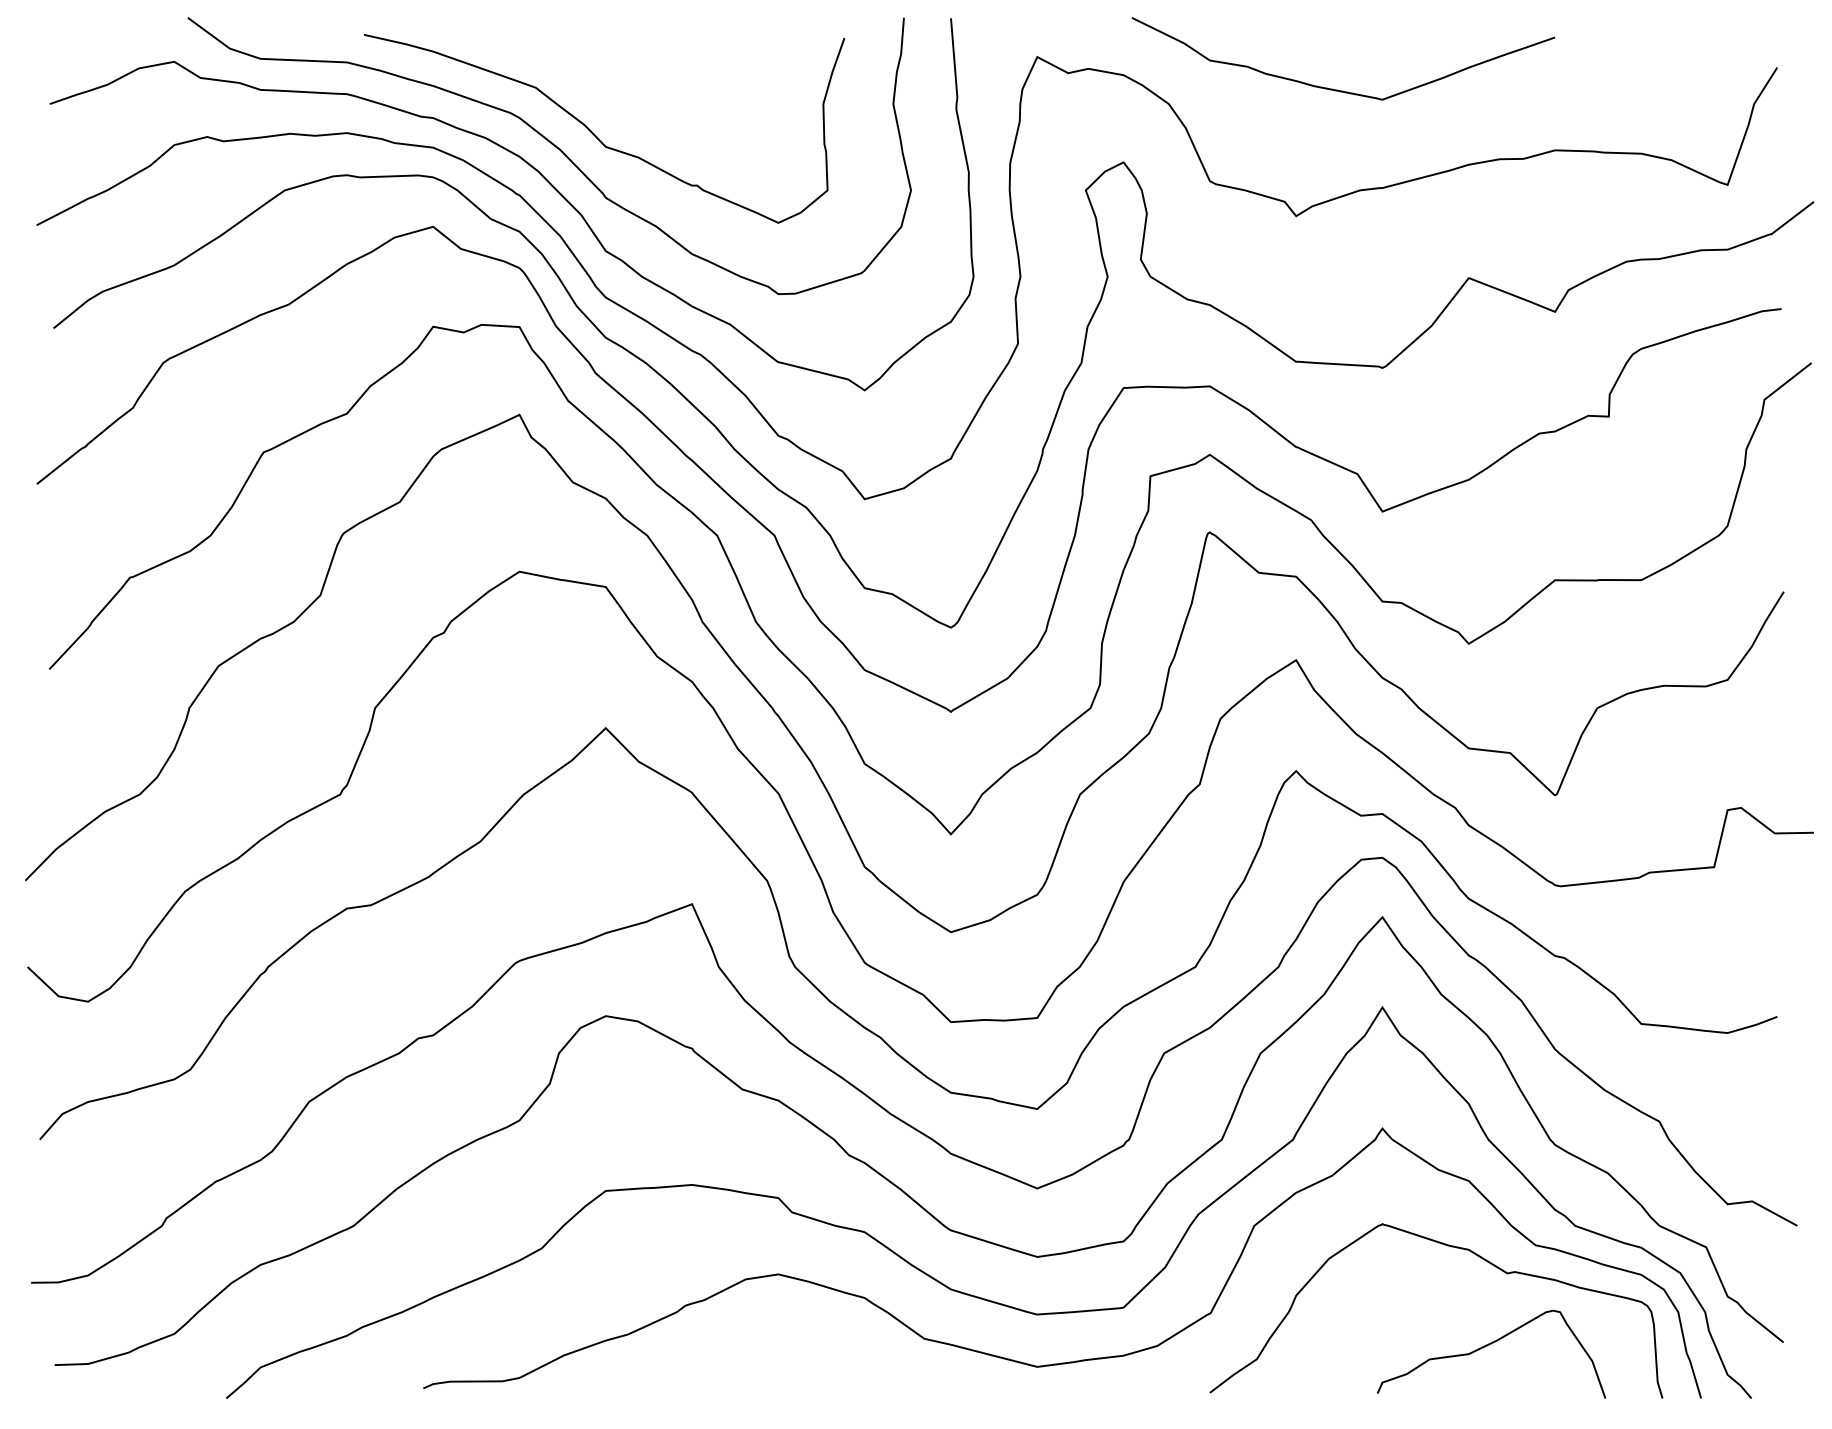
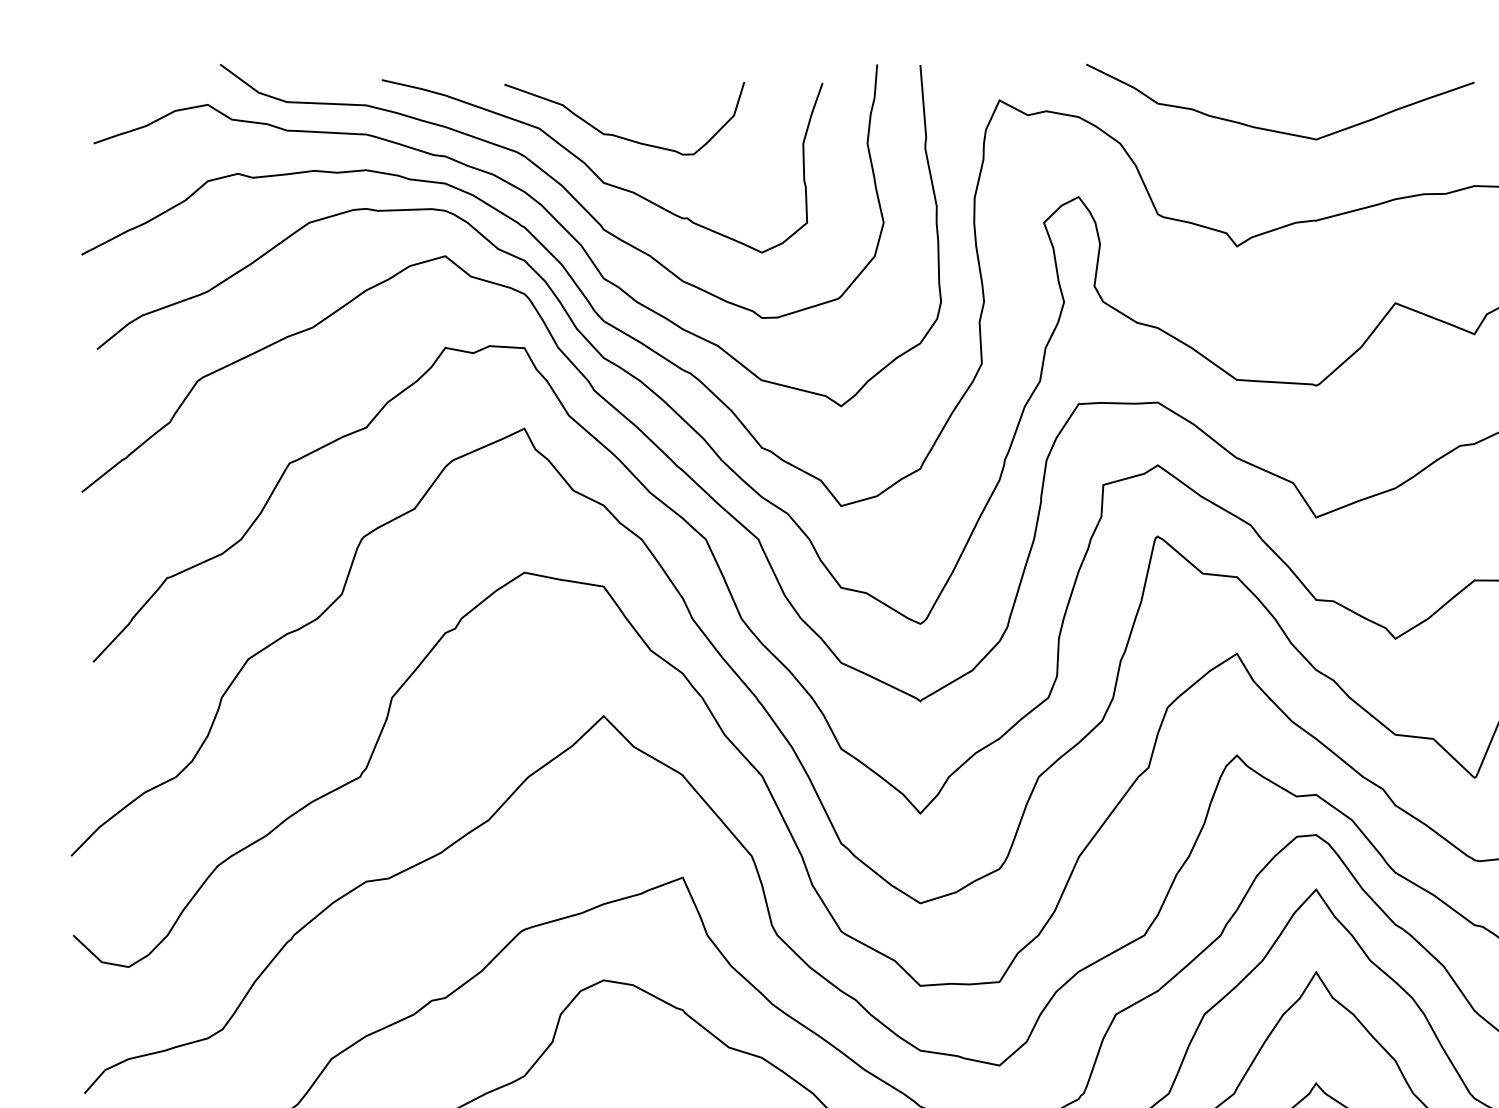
curve: (622, 95) -> (619, 135), added

